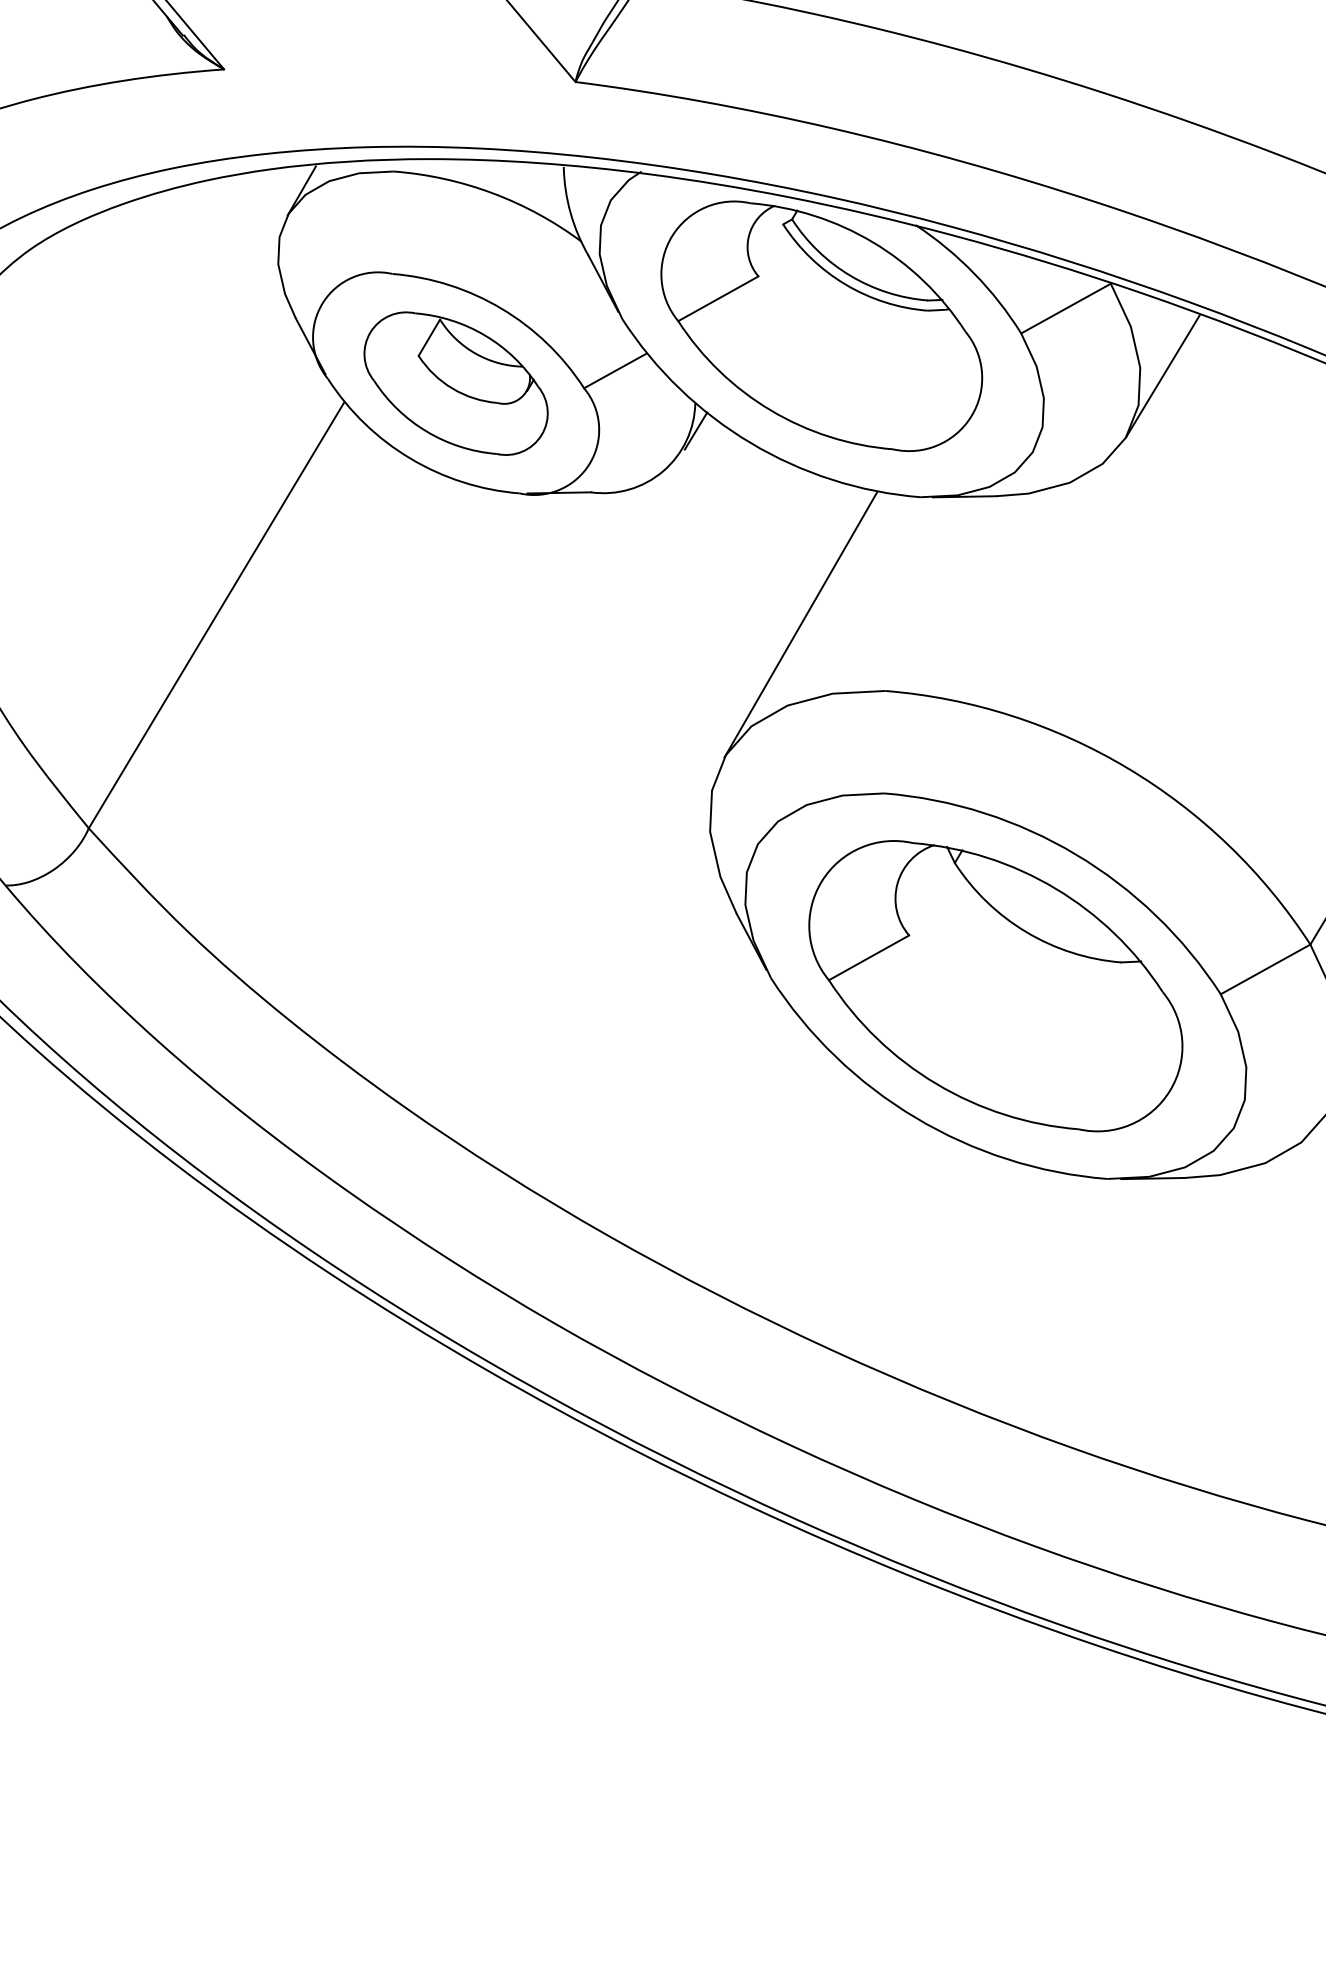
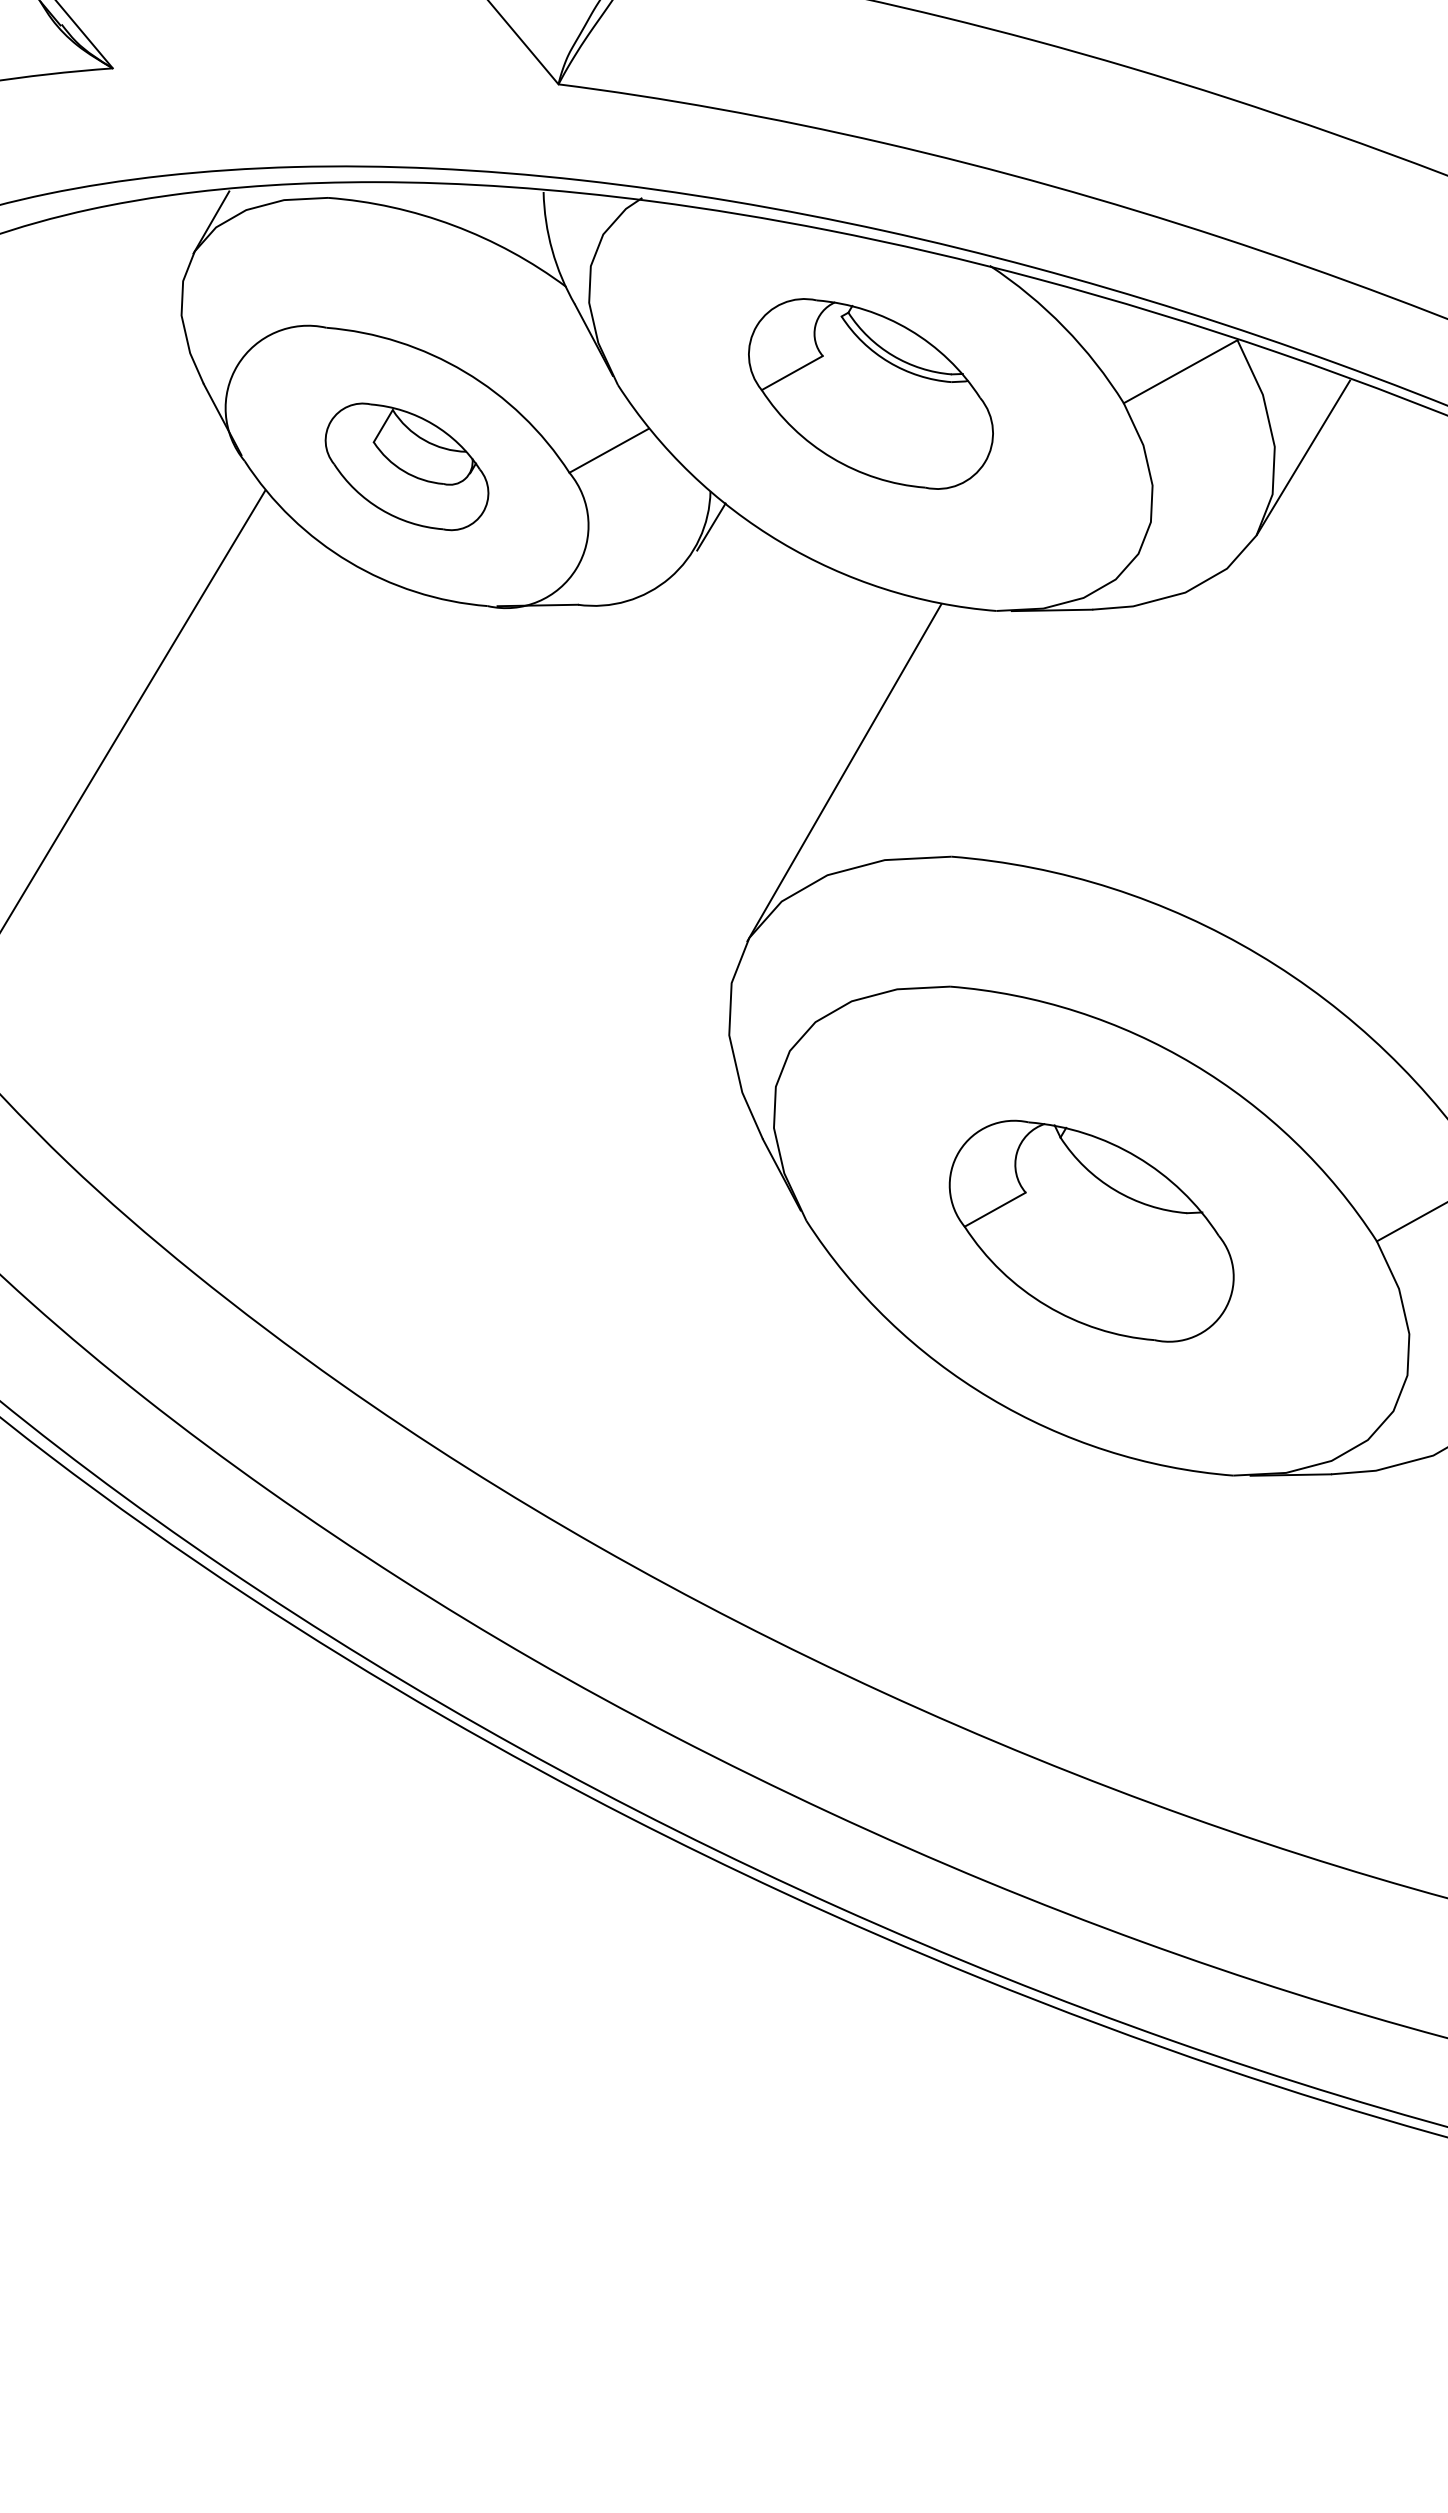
part: (821, 325) -> (870, 393), size x0.6
part: (455, 383) -> (406, 466), size x0.7
part: (995, 986) -> (1091, 1231), size x0.6

